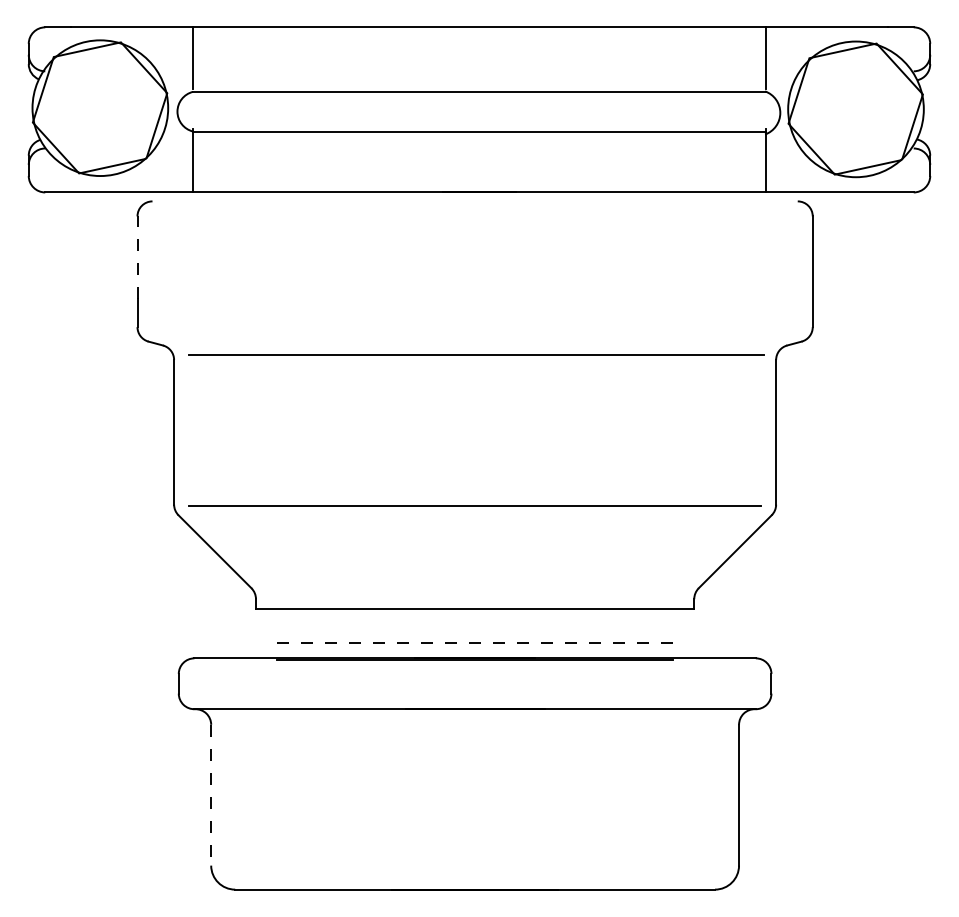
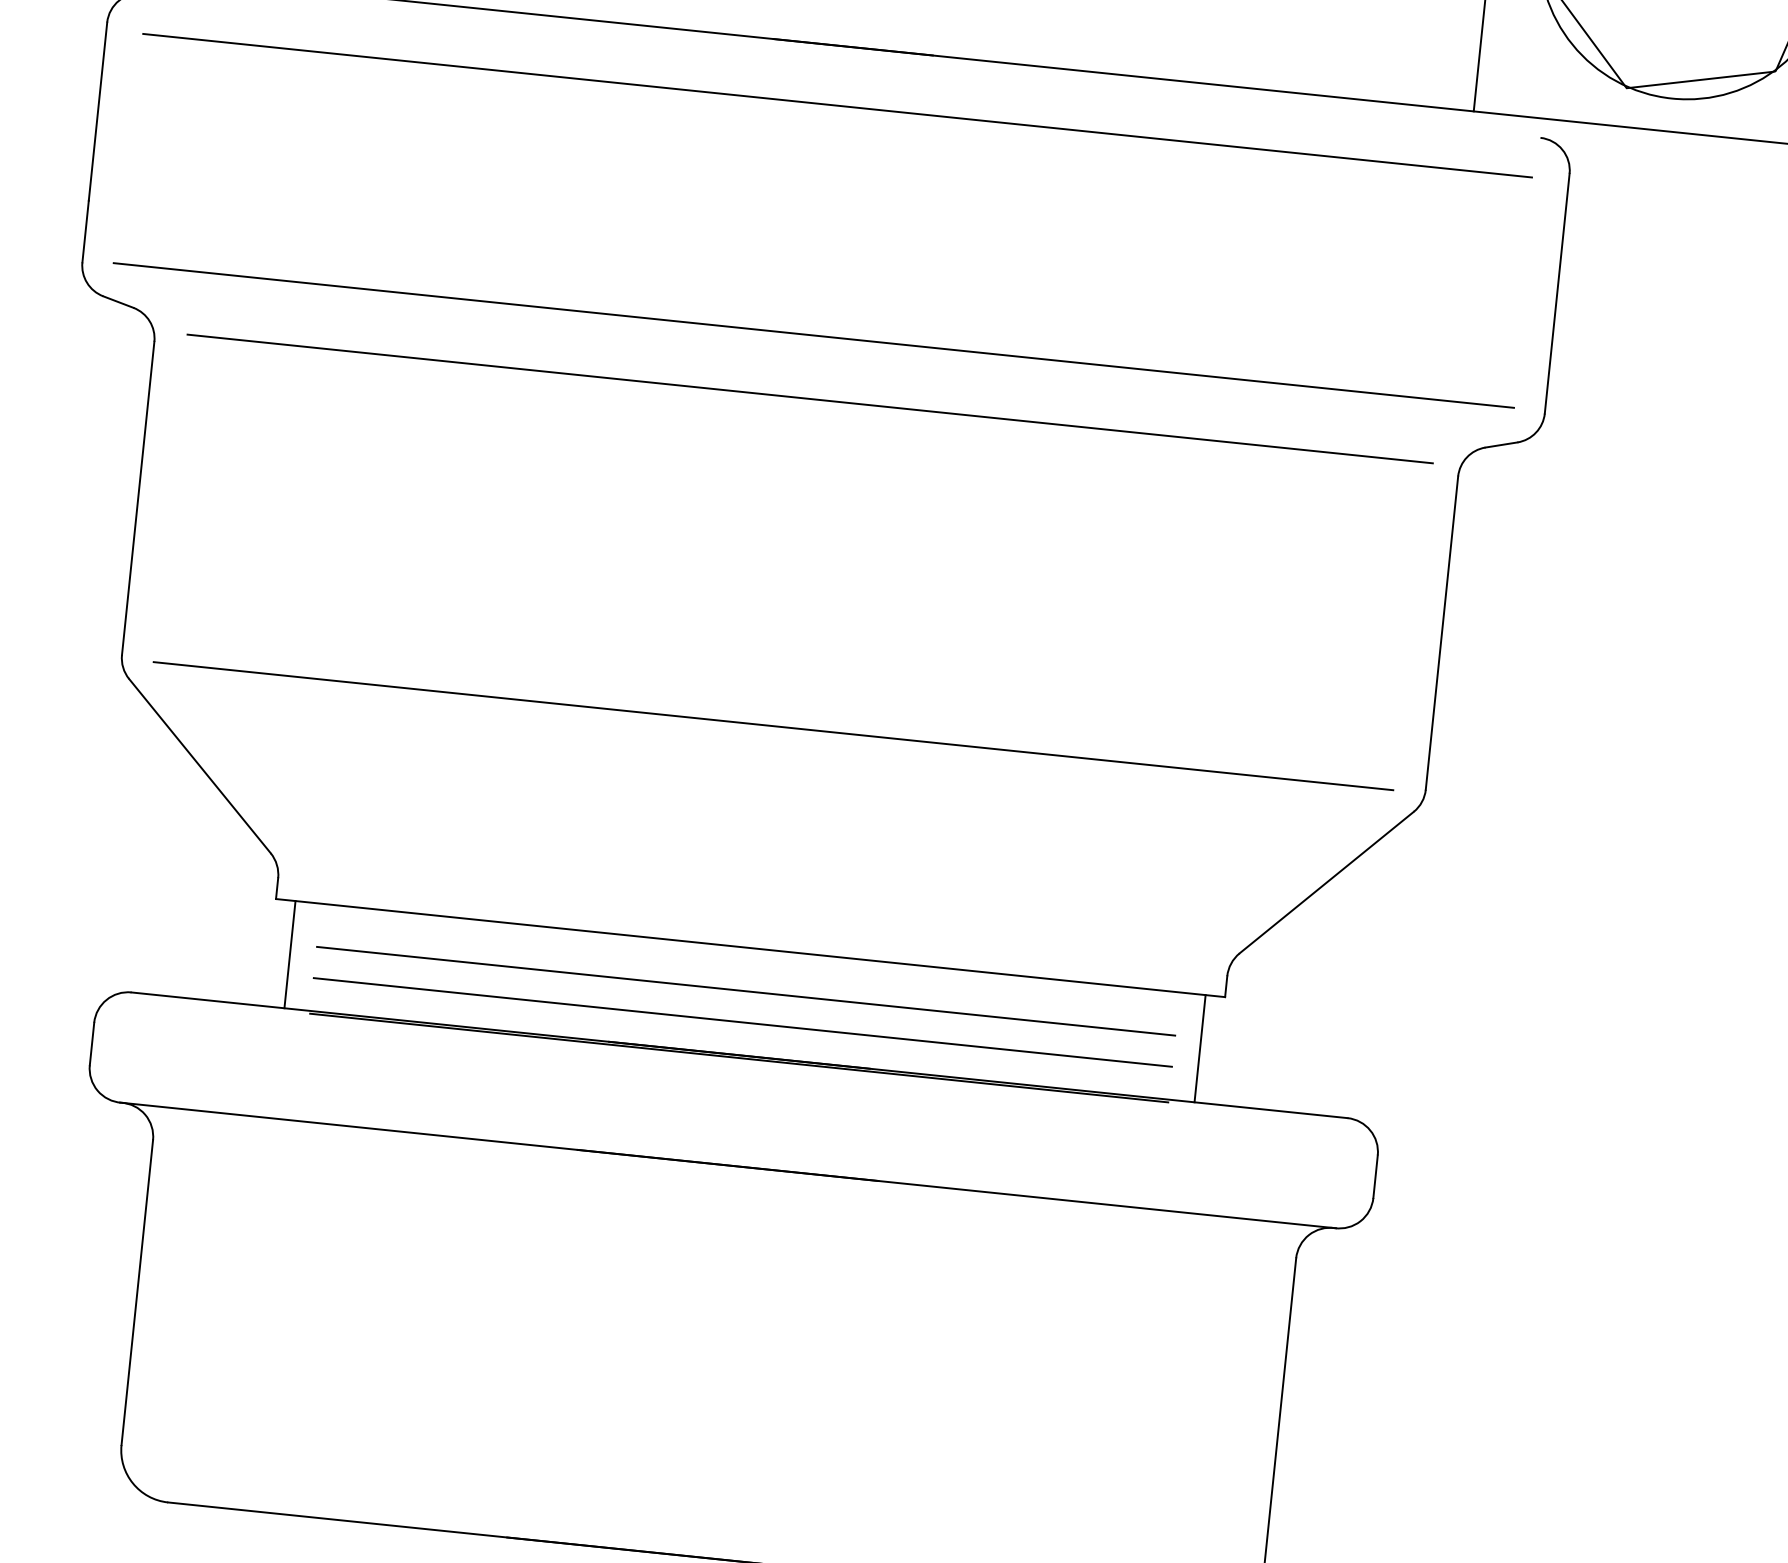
line: (474, 219) -> (836, 104), added
line: (137, 257) -> (98, 111), dashed -> solid
line: (474, 326) -> (812, 336), added
line: (475, 628) -> (746, 990), added
line: (265, 633) -> (291, 954), added
line: (685, 633) -> (1200, 1048), added
line: (475, 643) -> (743, 1023), dashed -> solid
line: (211, 795) -> (137, 1293), dashed -> solid

